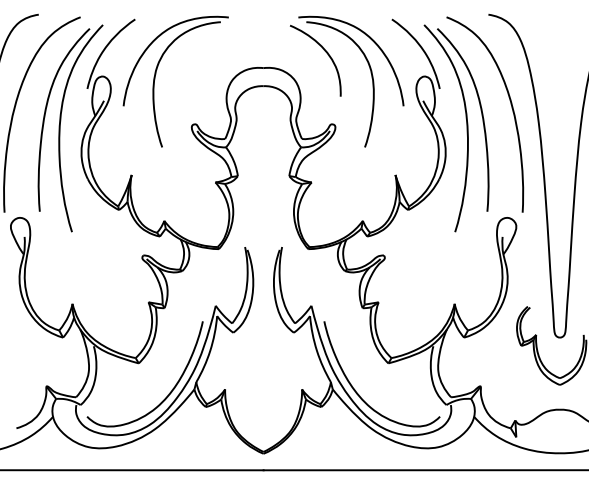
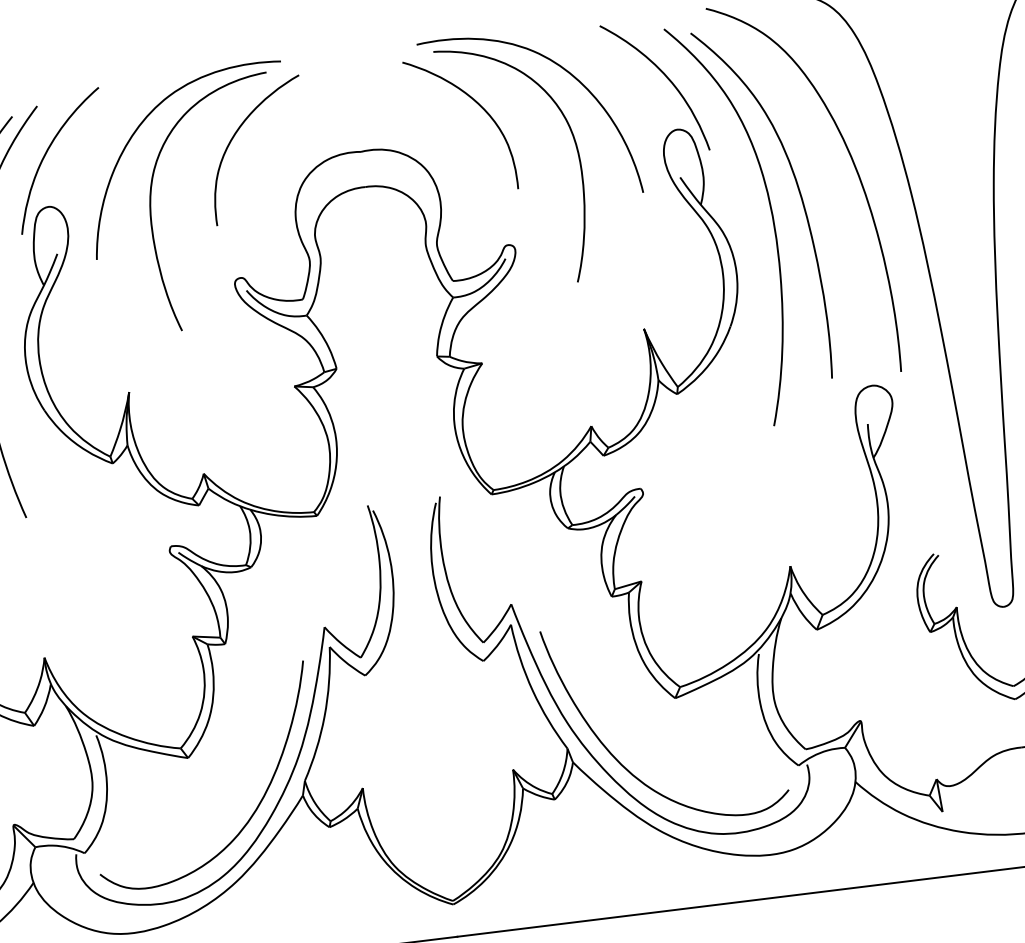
curve: (202, 51) -> (237, 134), added

